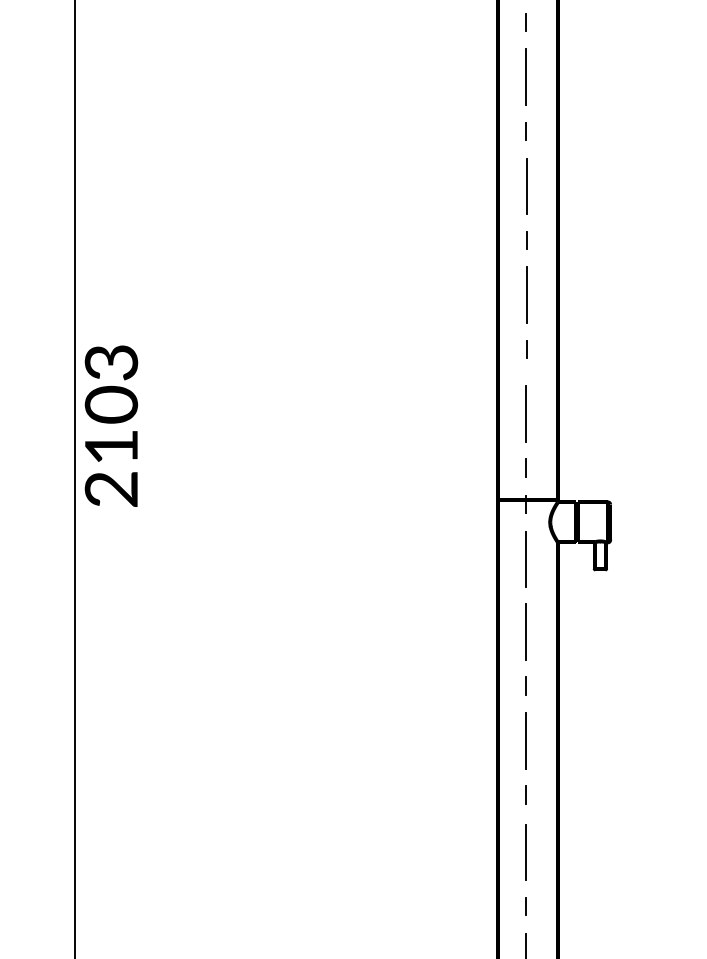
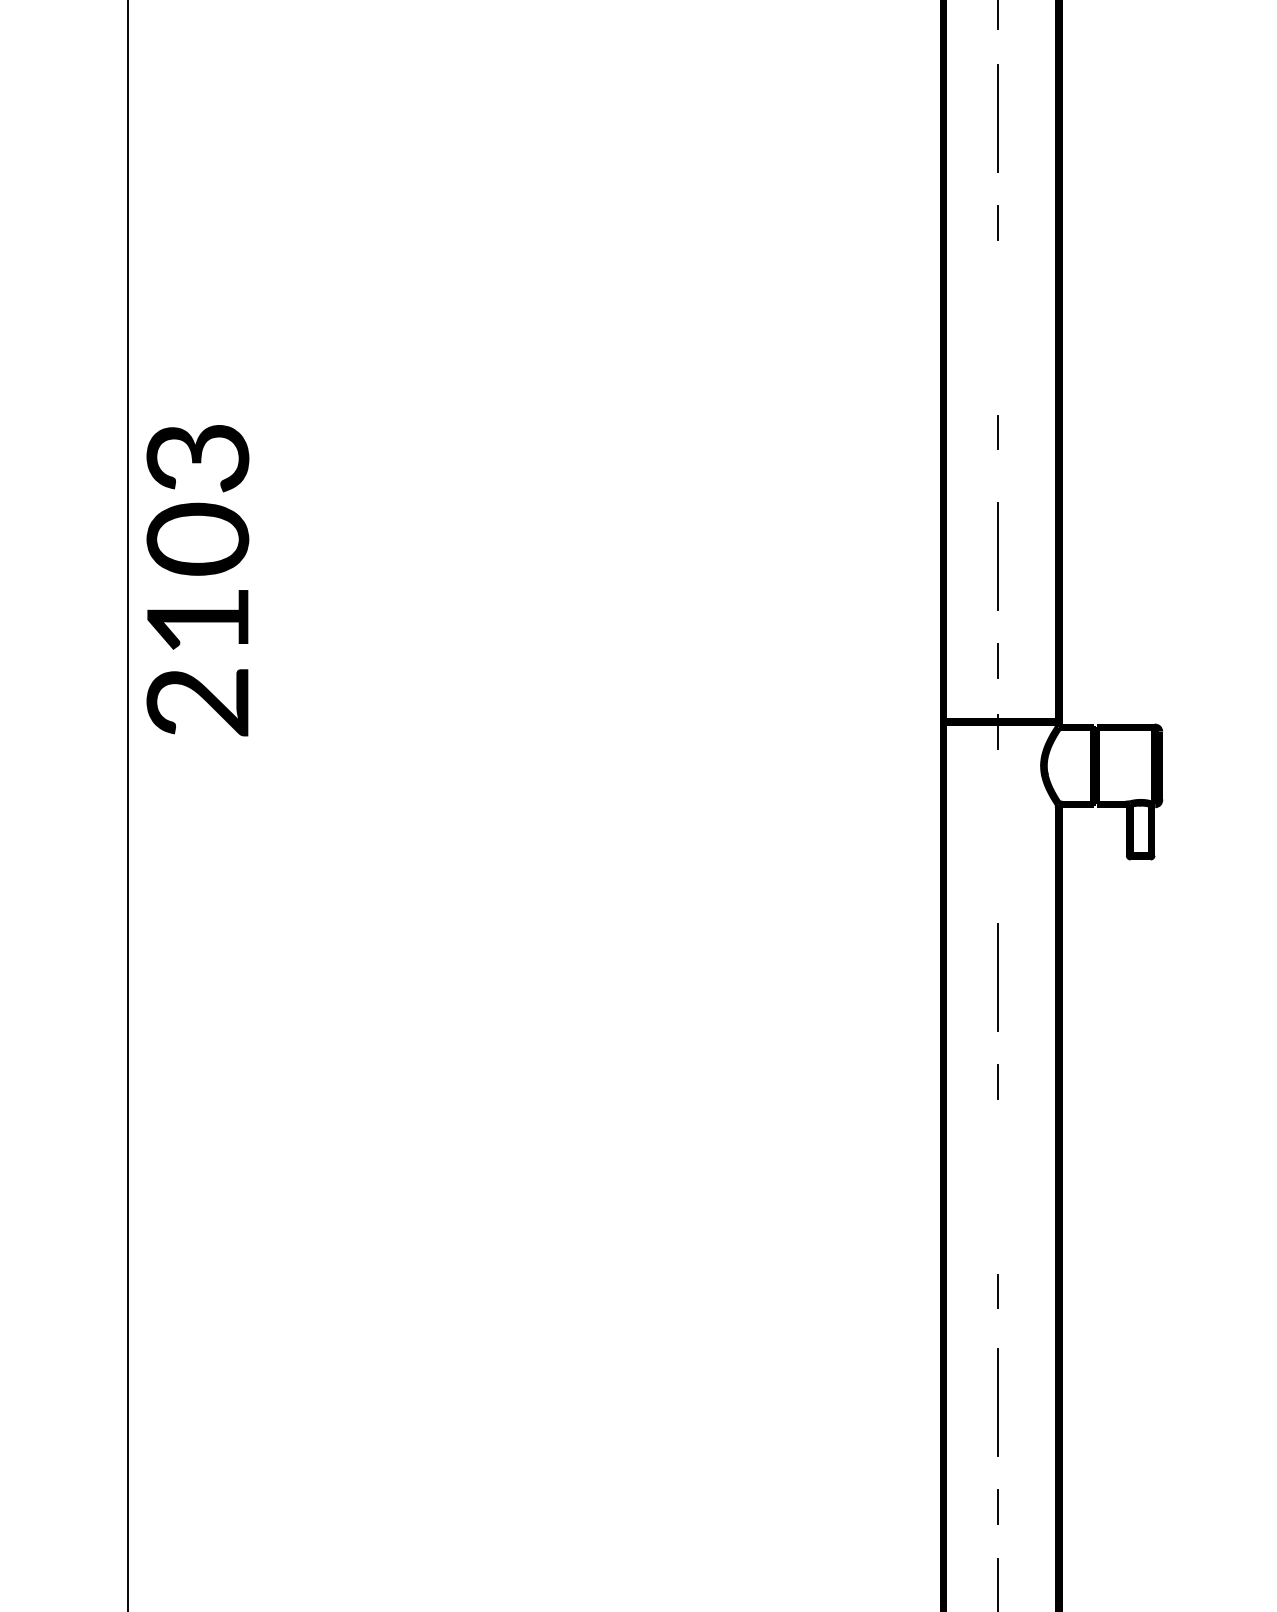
line: (526, 295) -> (998, 328), removed
line: (526, 559) -> (998, 837), removed
line: (526, 740) -> (998, 1186), removed

